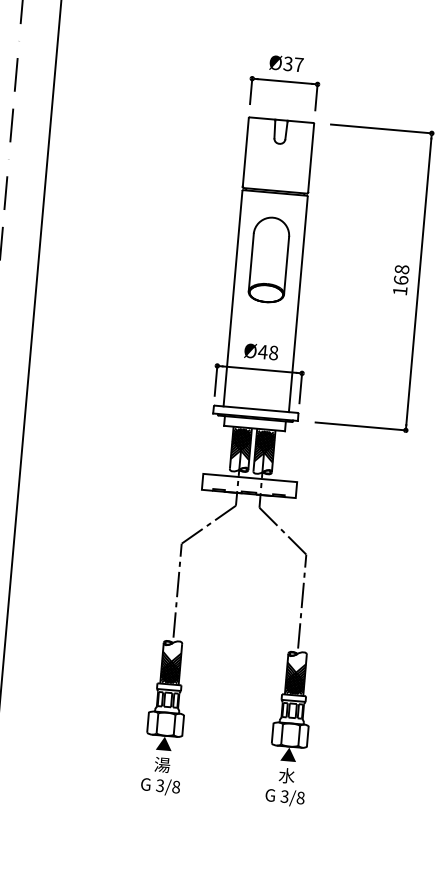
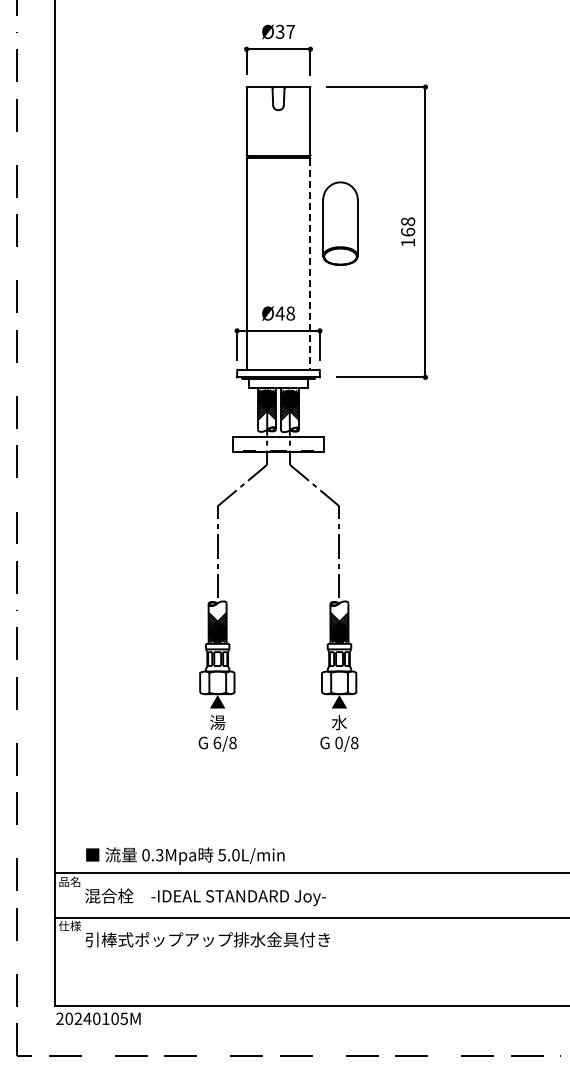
part: (269, 259) -> (340, 223), moved
line: (298, 304) -> (310, 264), solid -> dashed
text: (160, 785) -> (217, 742), 3/8 -> 6/8
text: (284, 797) -> (338, 743), 3/8 -> 0/8

